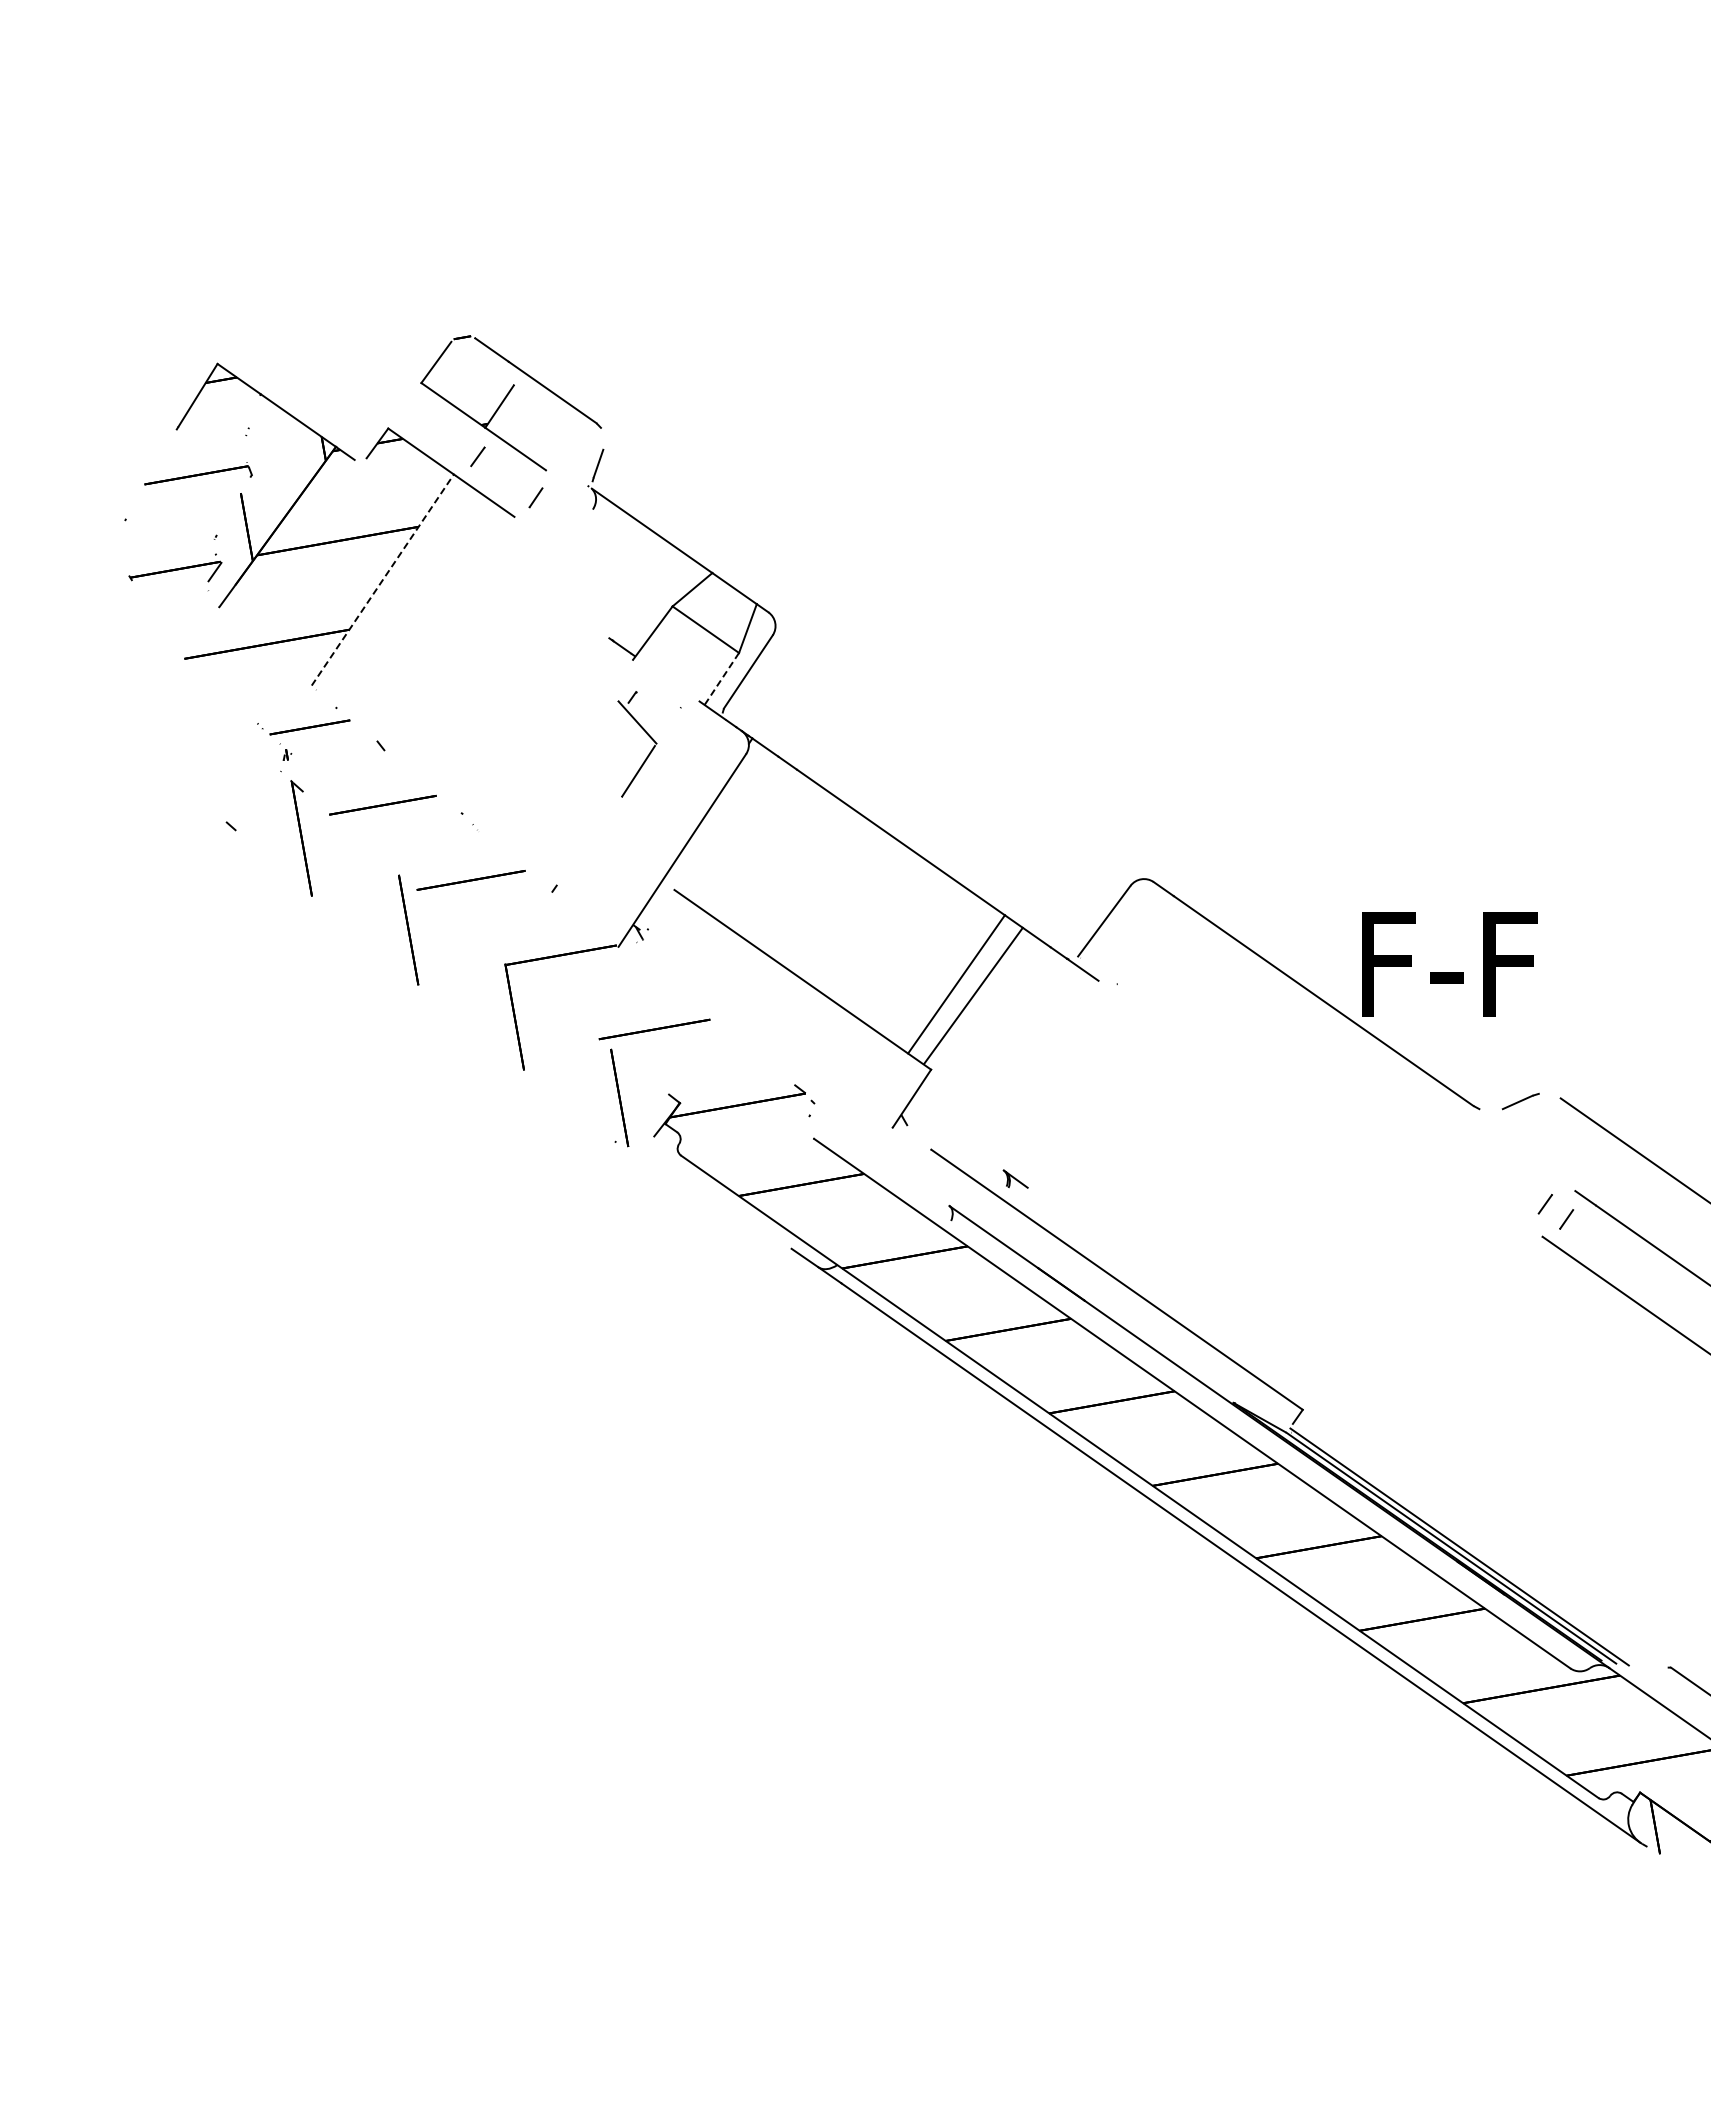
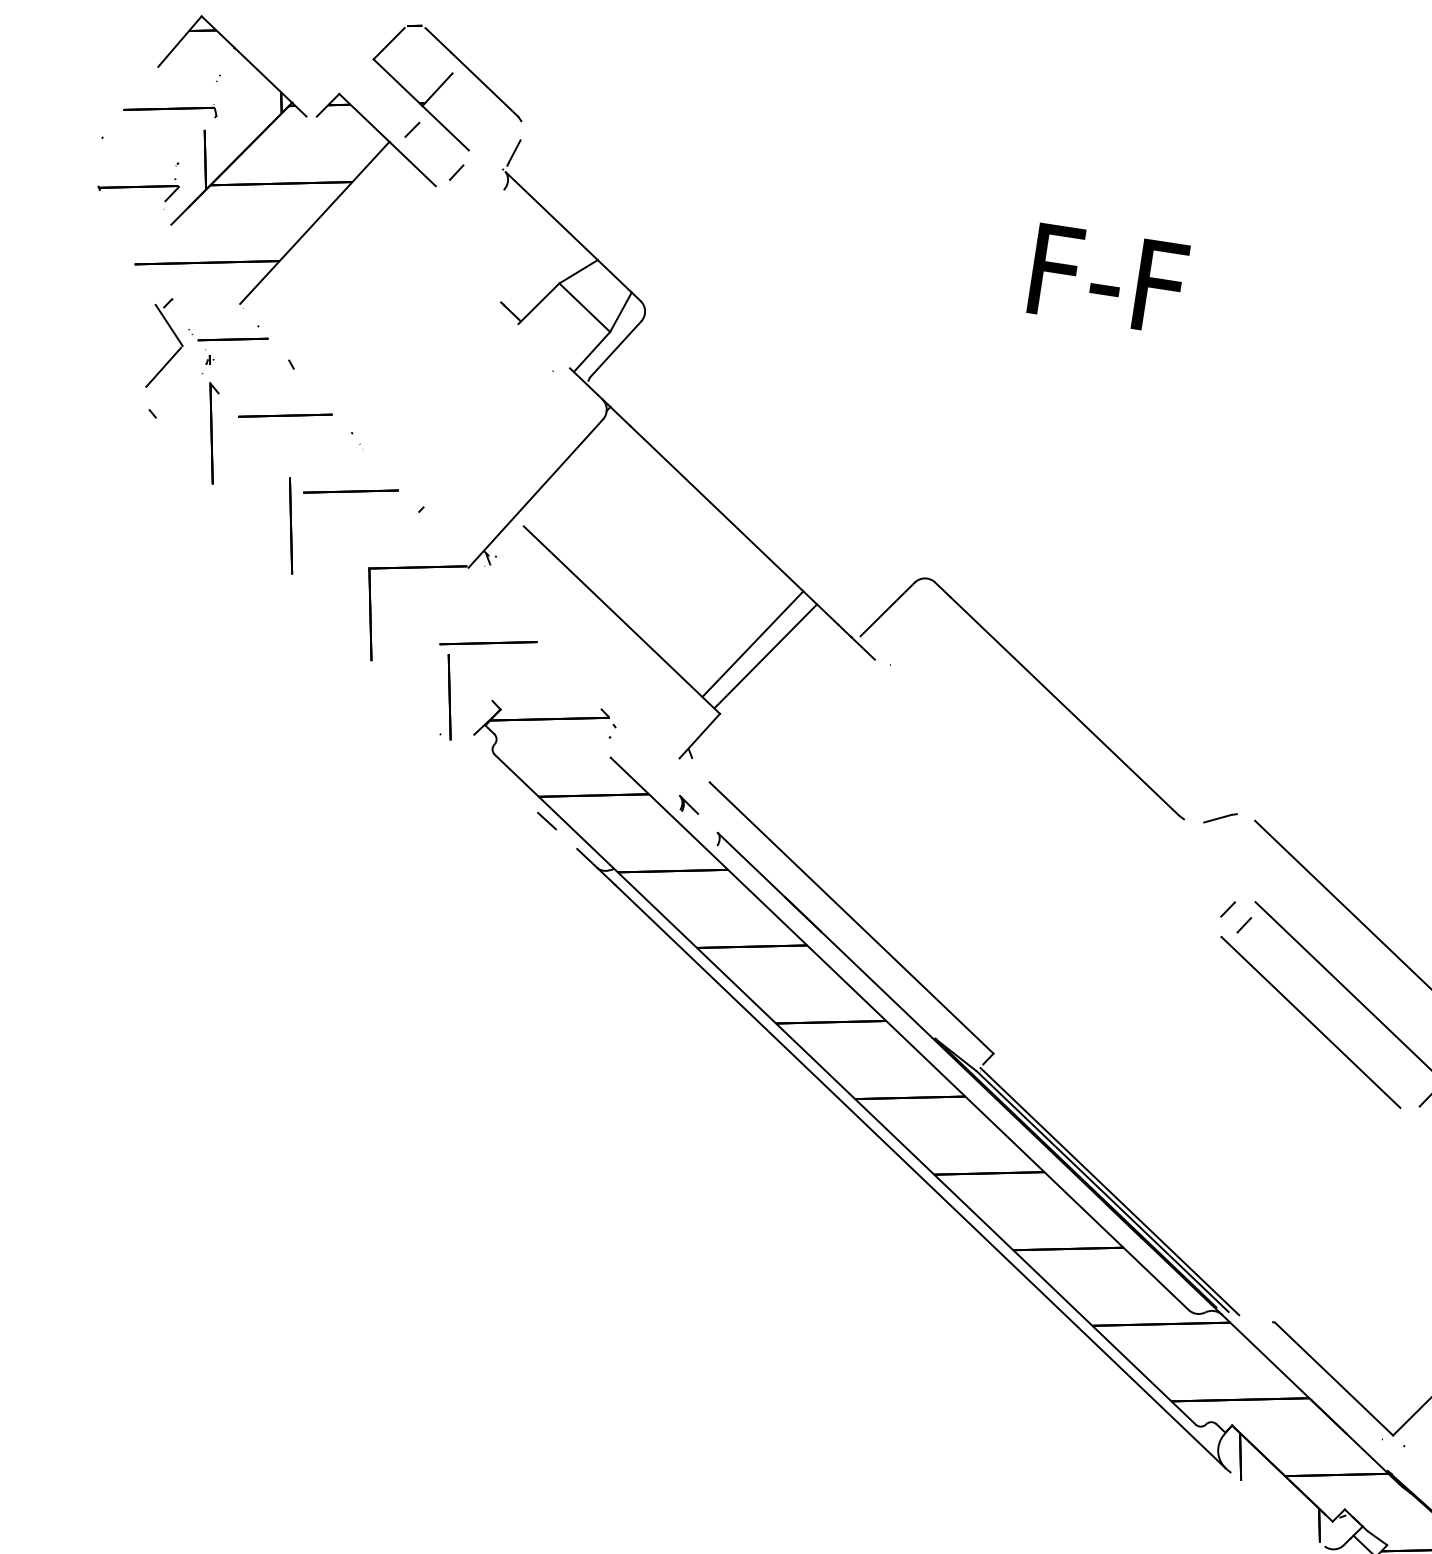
line: (383, 579) -> (315, 222), dashed -> solid
line: (721, 679) -> (591, 352), dashed -> solid
part: (647, 735) -> (176, 337), moved
text: (1449, 964) -> (1108, 279), moved
part: (1015, 1178) -> (688, 804), moved
line: (752, 1222) -> (547, 821), added

